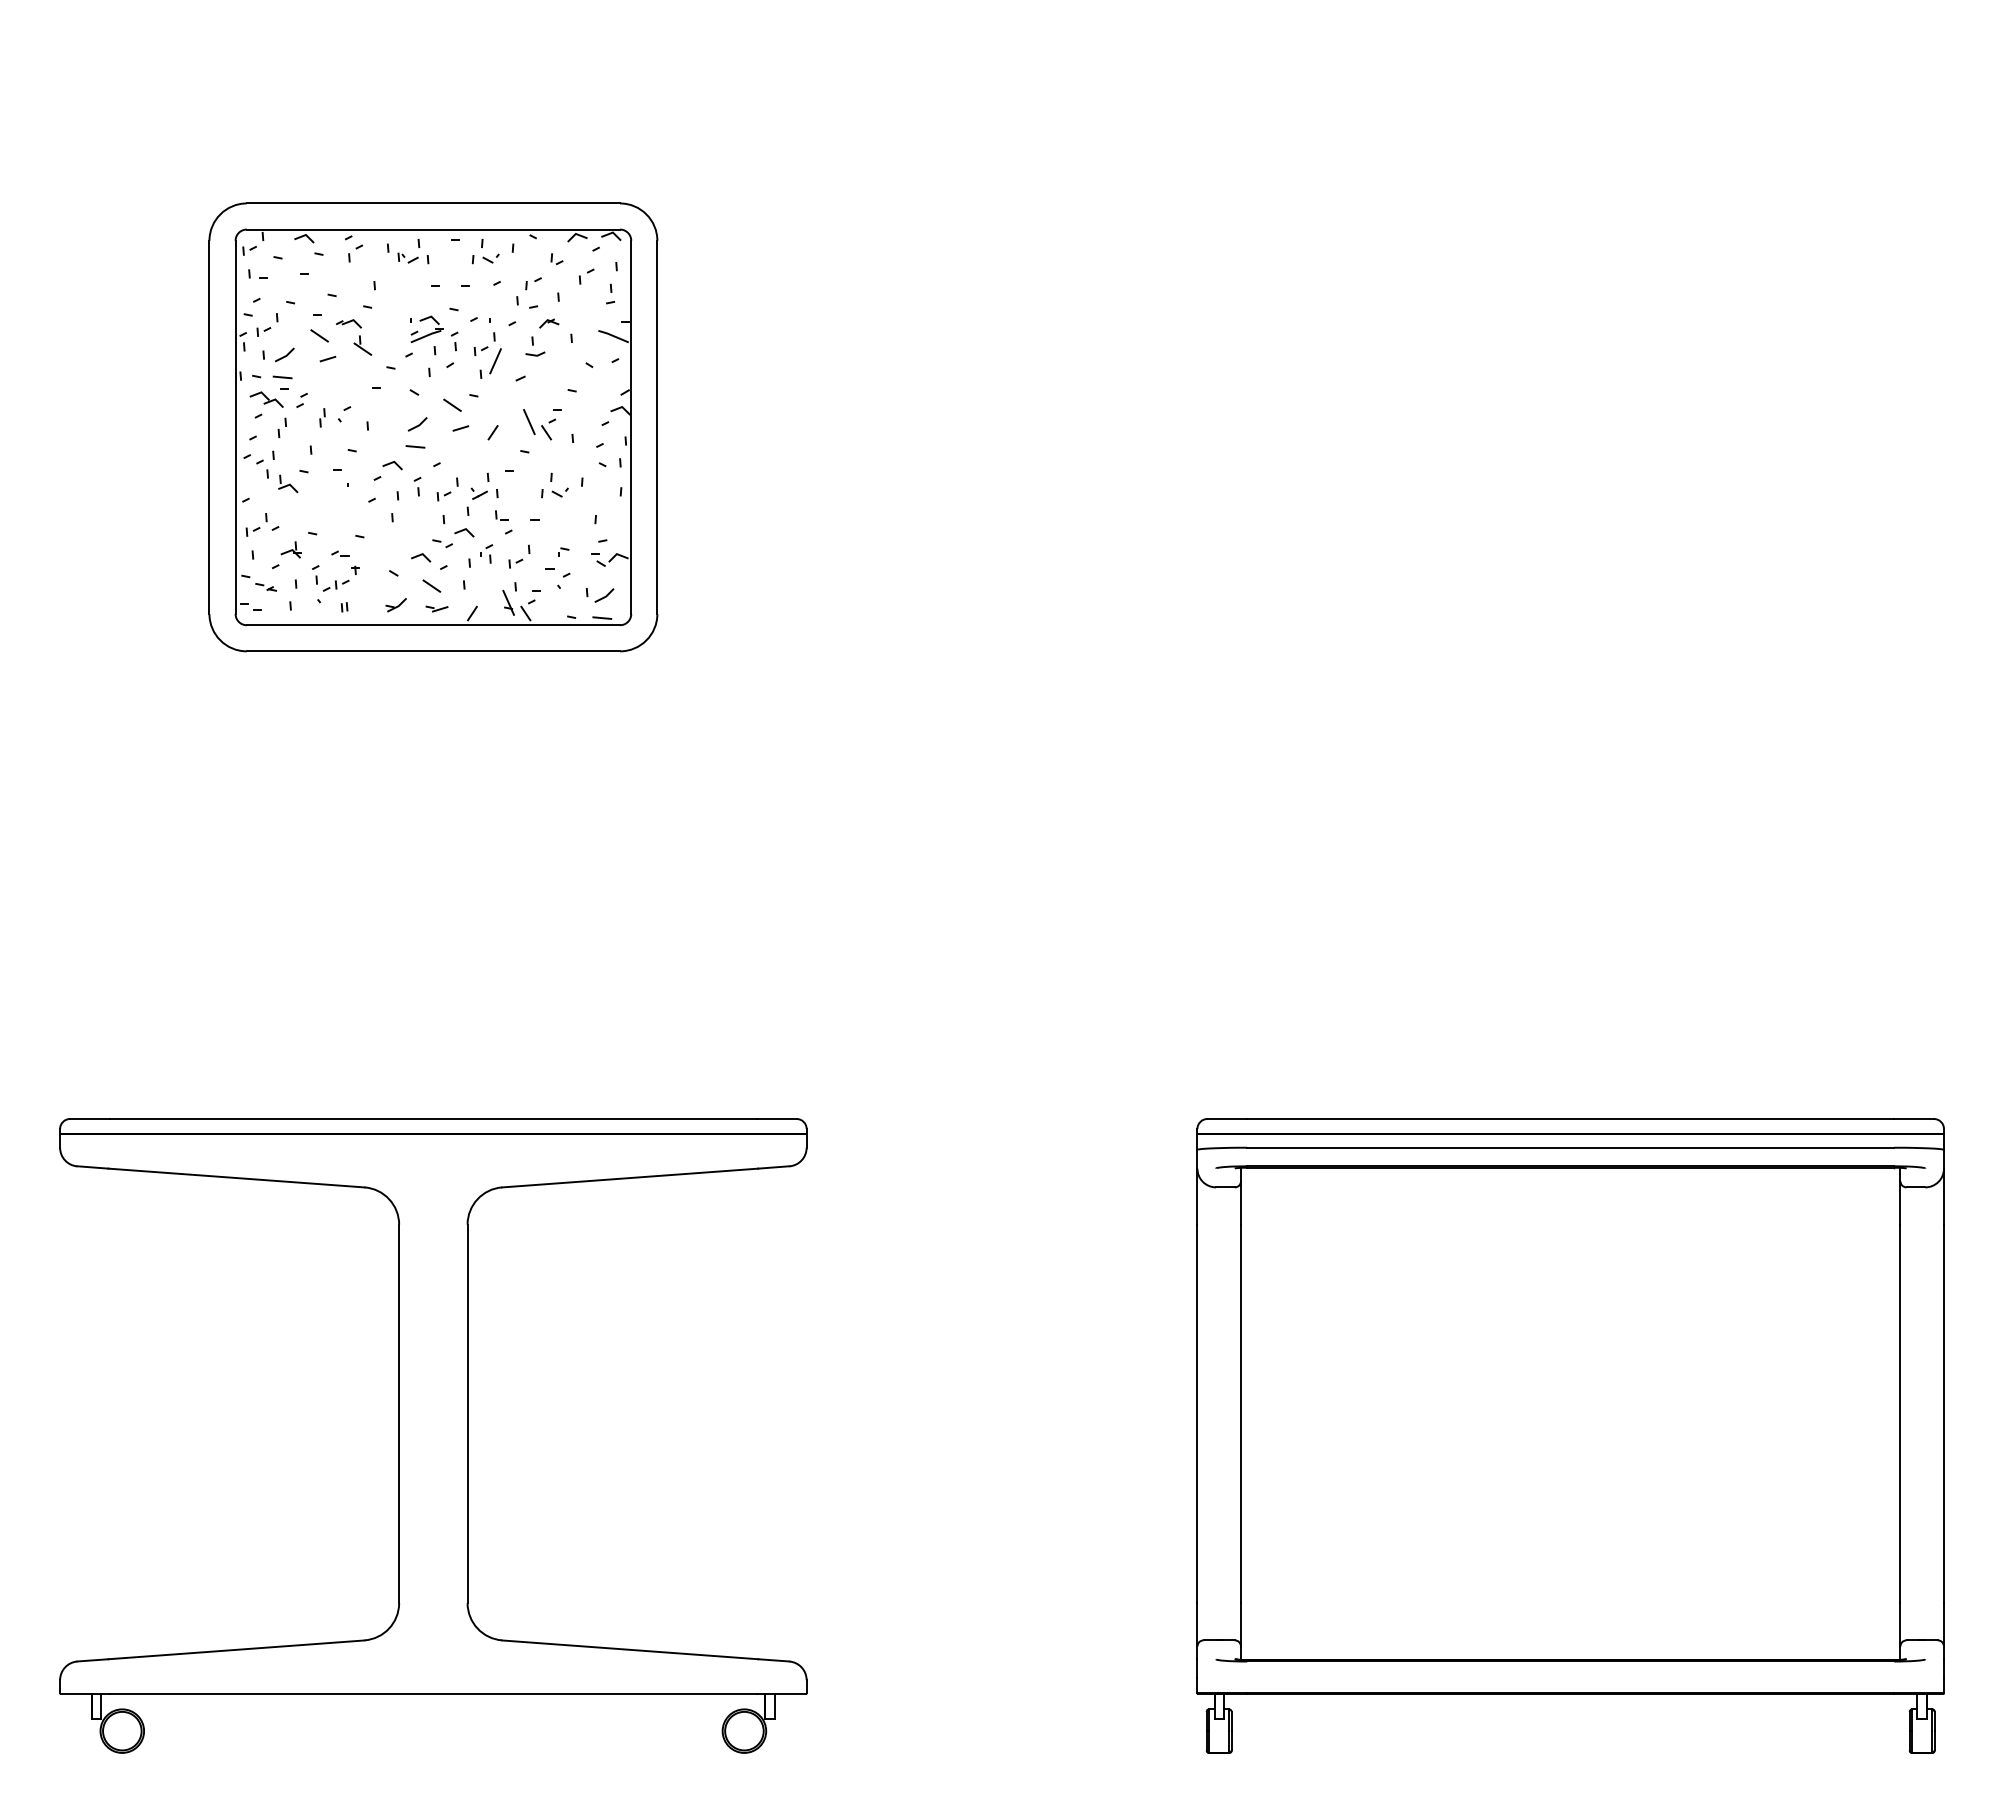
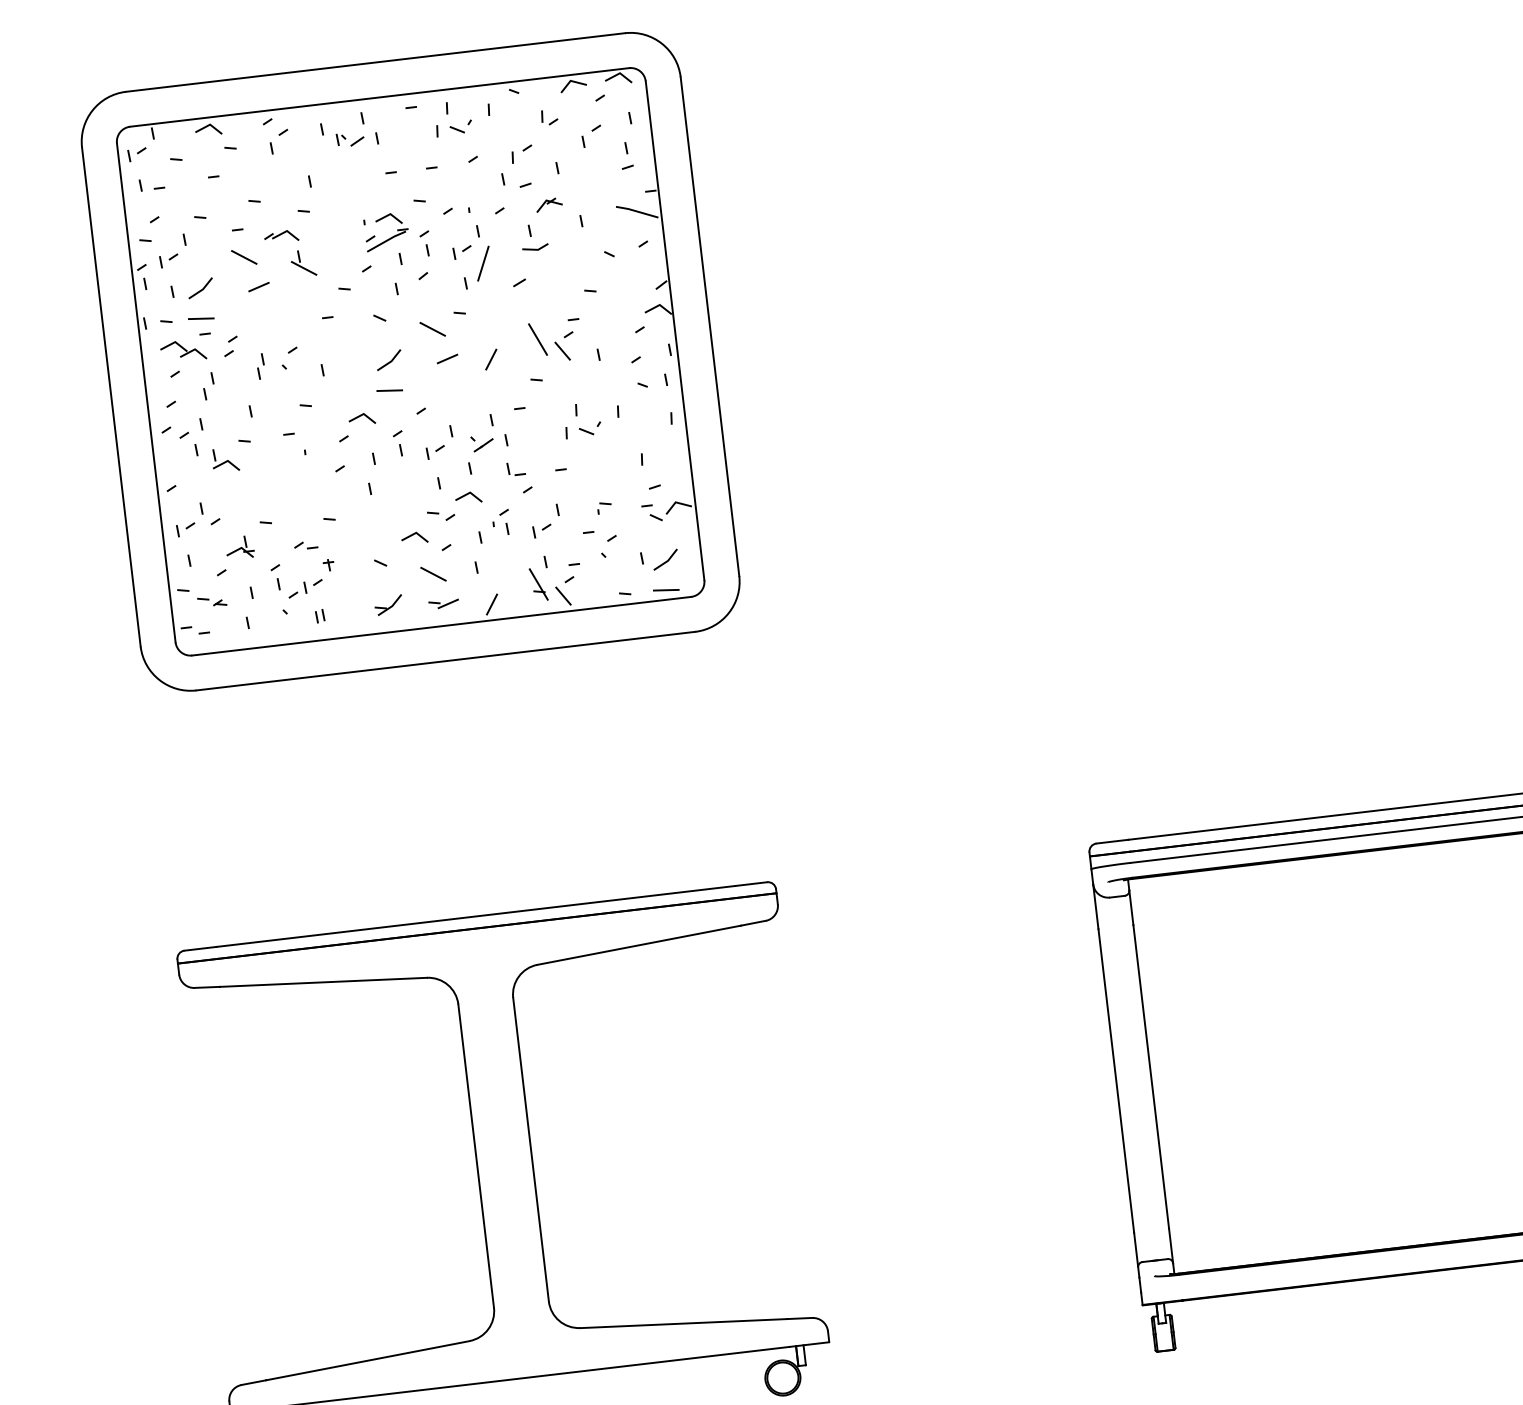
part: (433, 427) -> (410, 361), size x1.67

